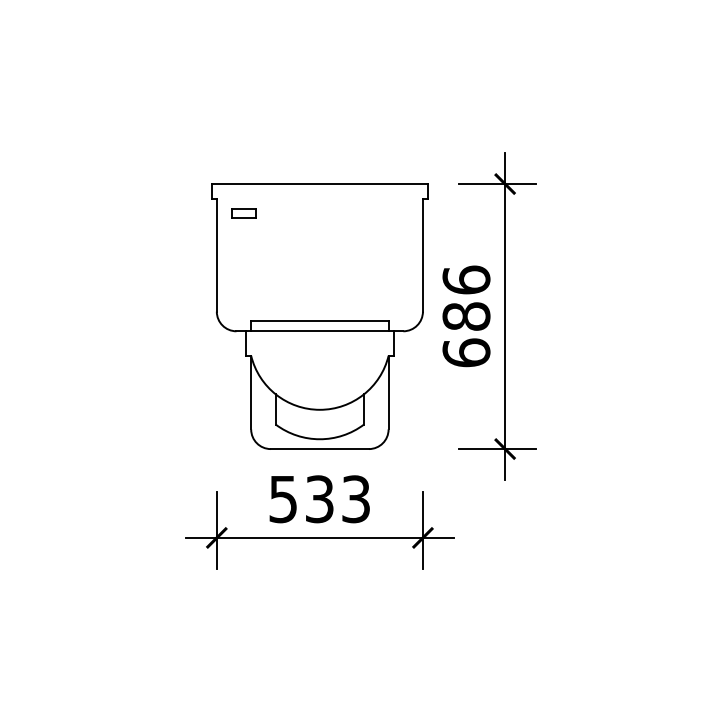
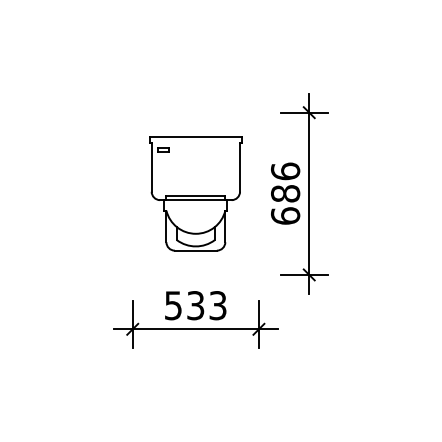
part: (319, 316) -> (195, 193), size x0.7

